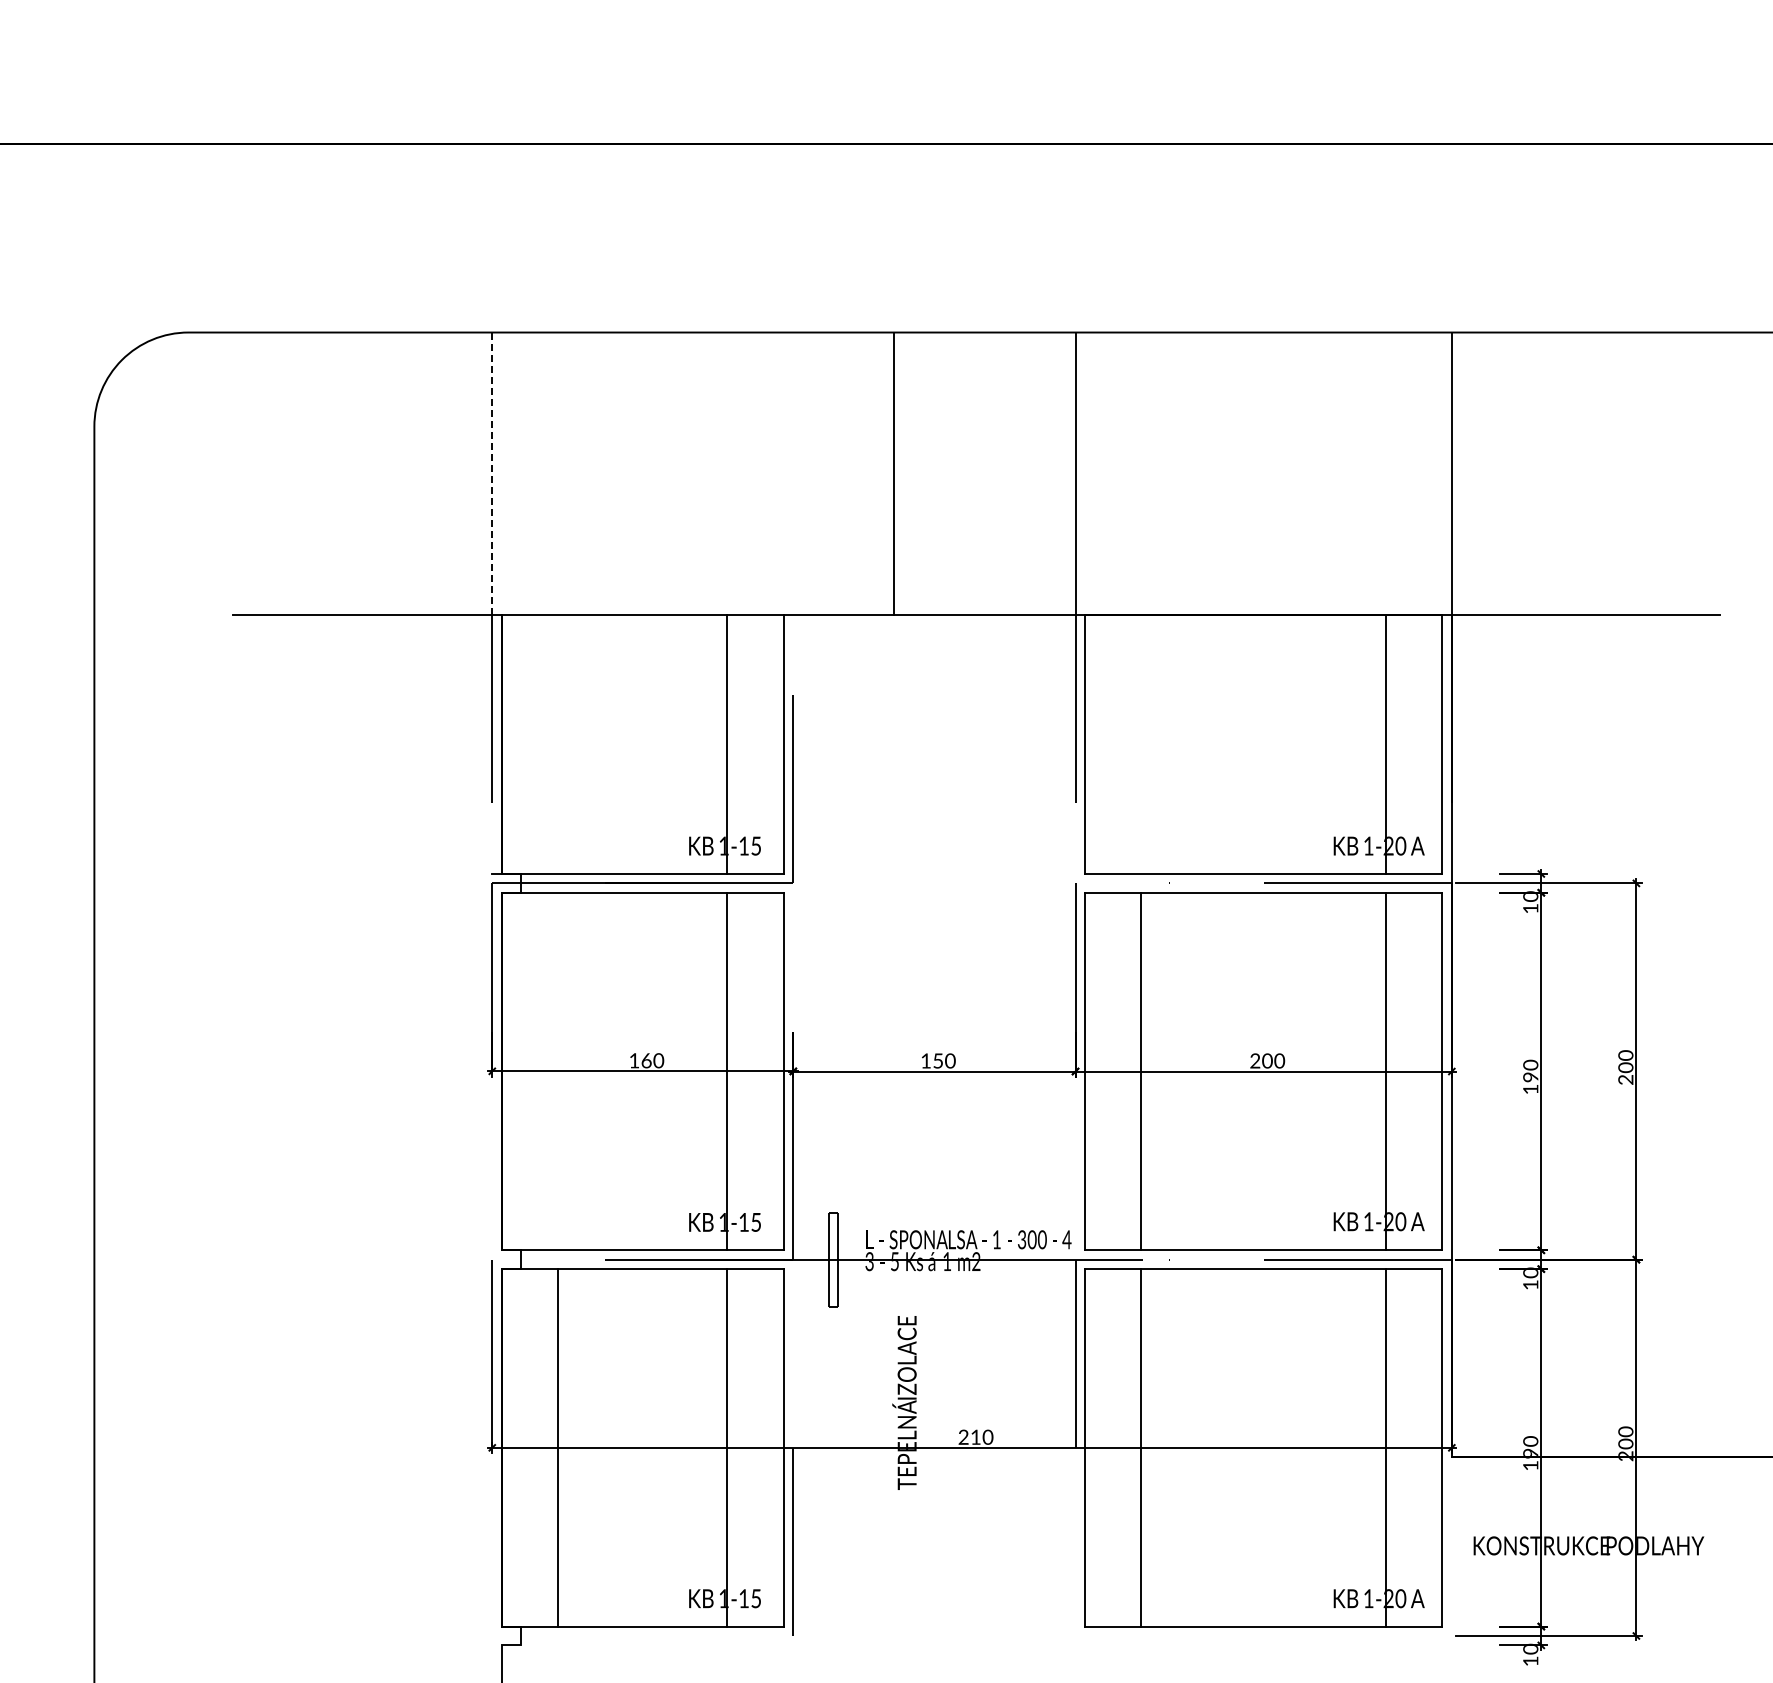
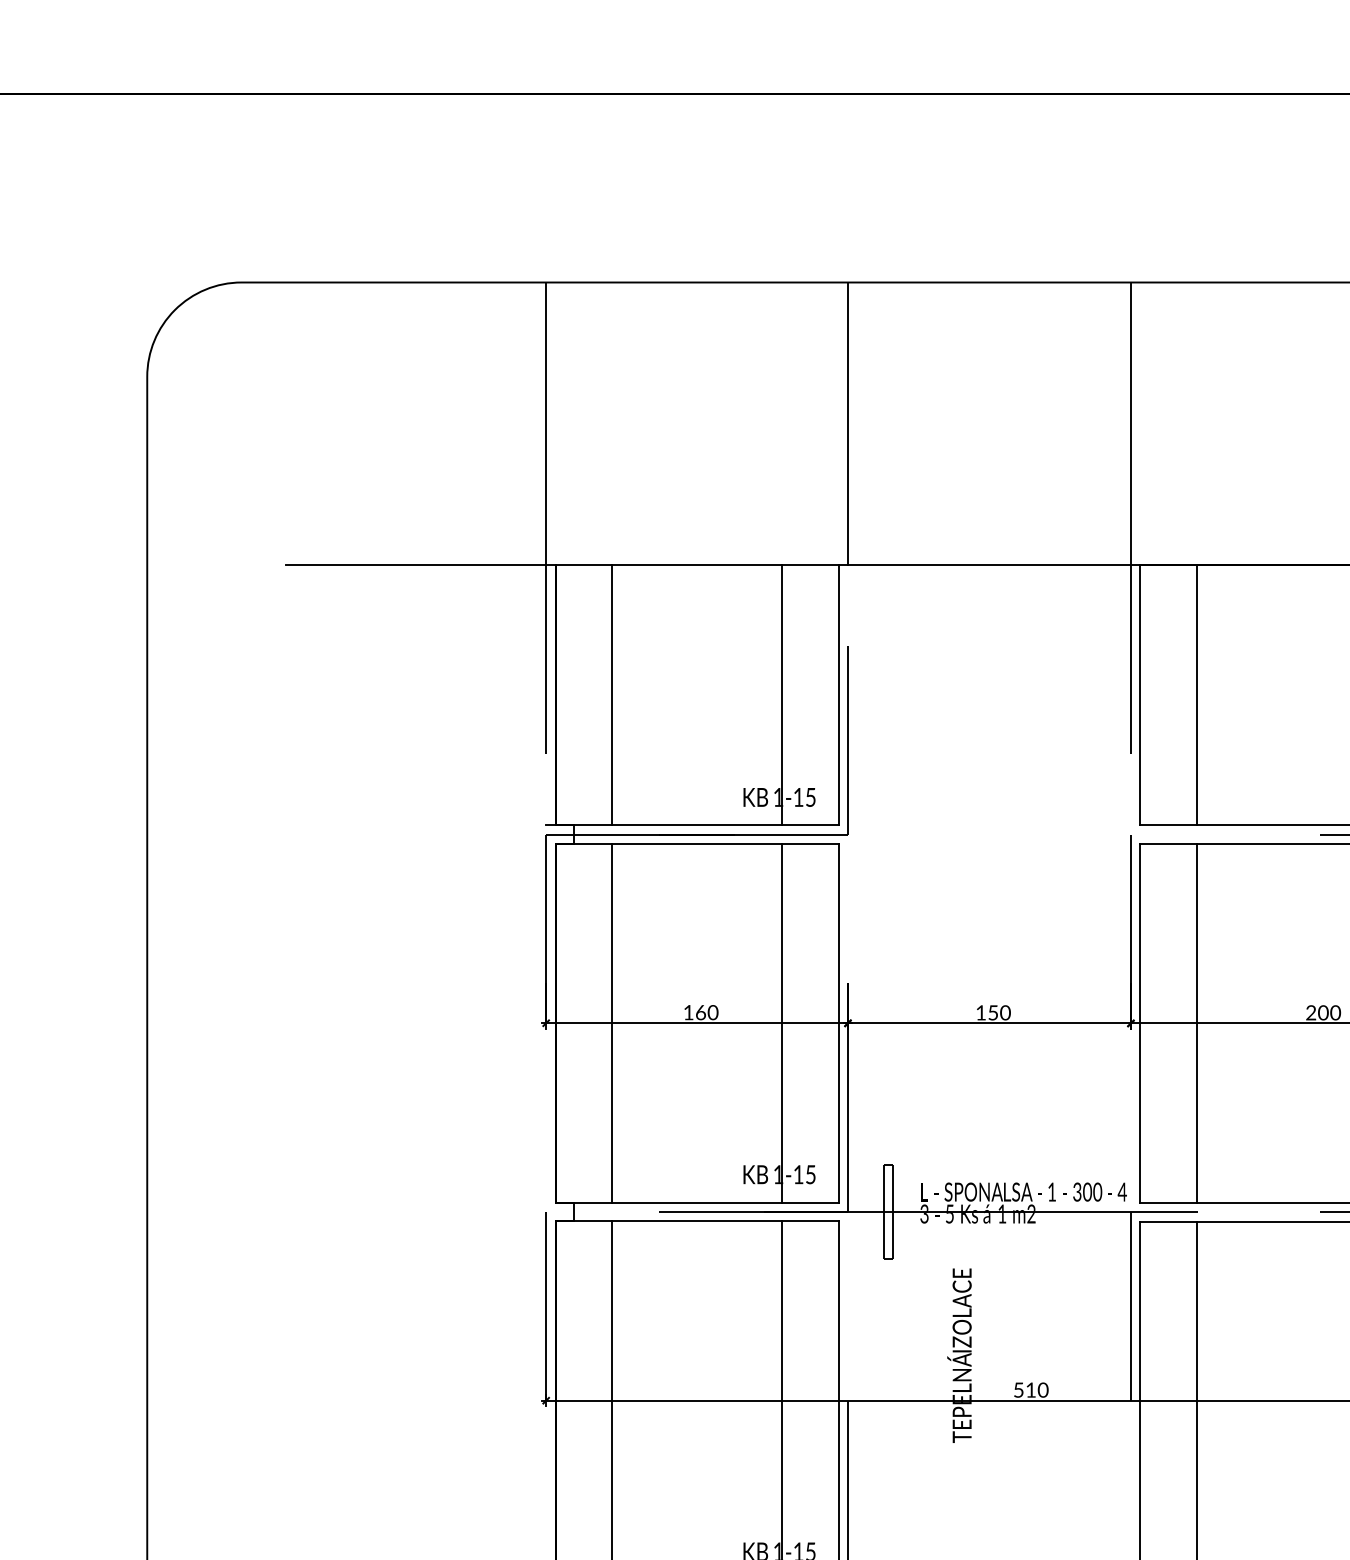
line: (492, 473) -> (546, 423), dashed -> solid
line: (894, 473) -> (848, 423), moved
line: (558, 743) -> (612, 694), added
line: (1141, 743) -> (1197, 694), added
line: (558, 1071) -> (612, 1023), added
text: (963, 1436) -> (1018, 1389), 210 -> 510

